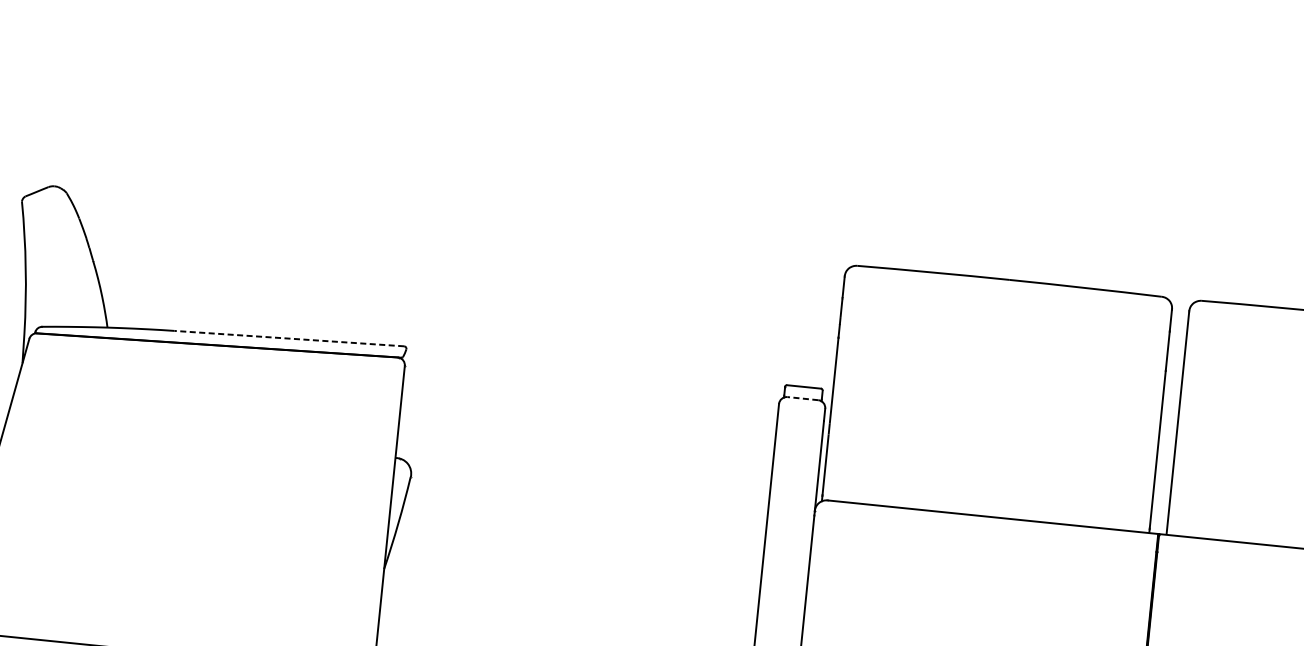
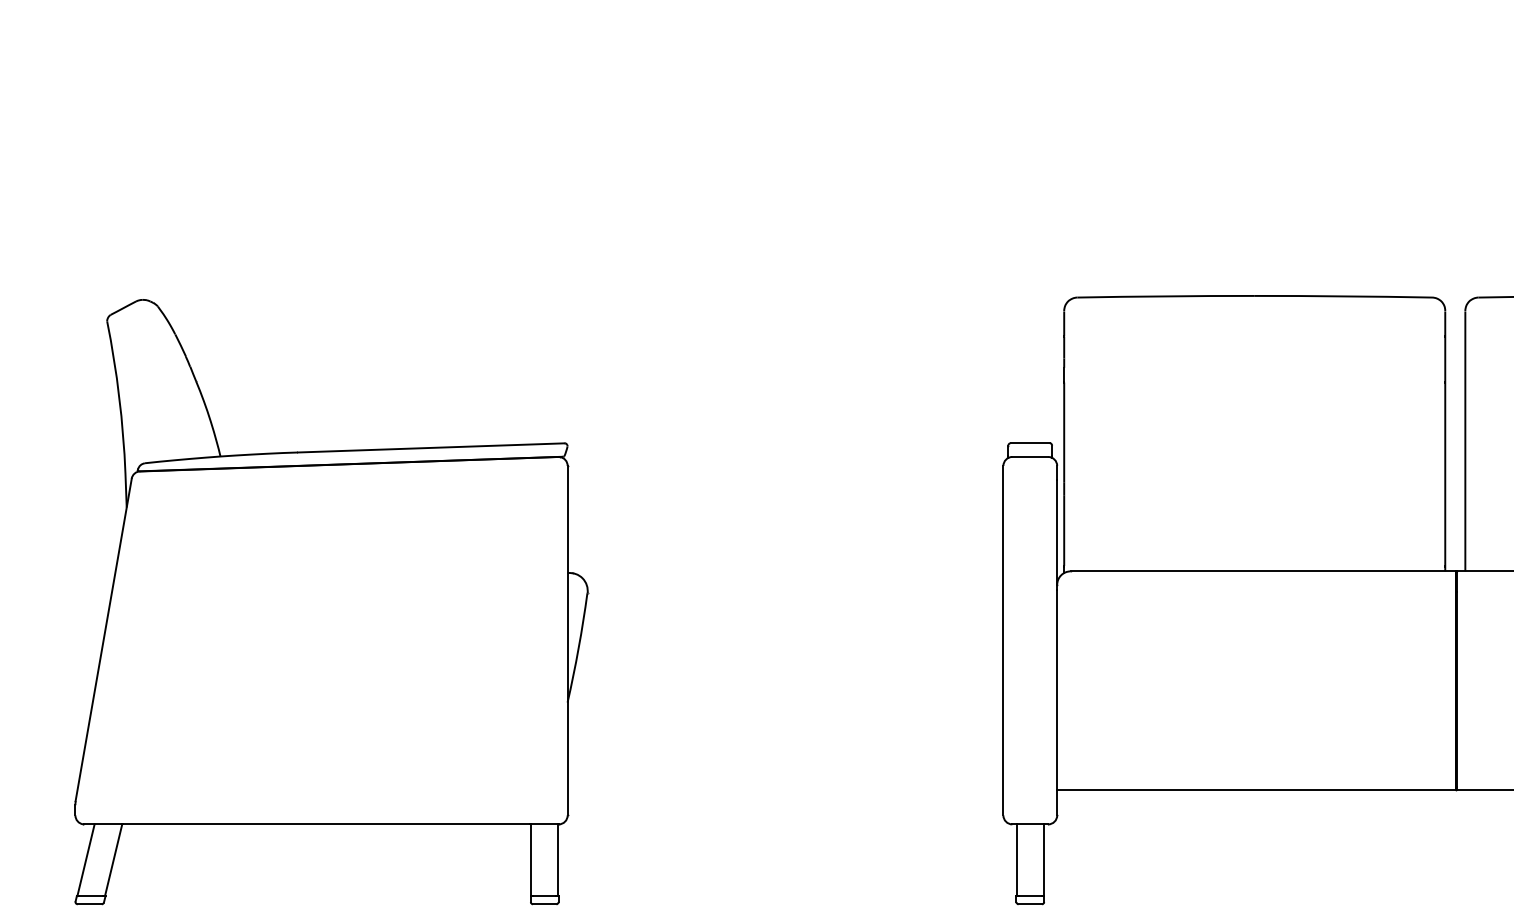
line: (288, 338) -> (430, 447), dashed -> solid
line: (803, 398) -> (1030, 456), dashed -> solid

